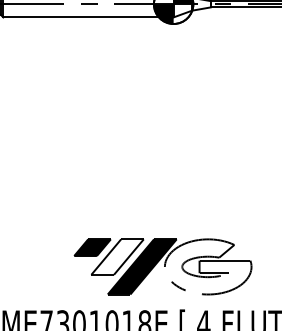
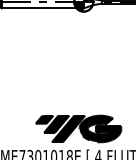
fill: (117, 255) -> (56, 123), added
fill: (208, 265) -> (100, 128), added

